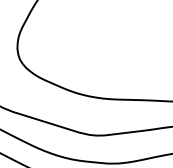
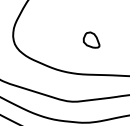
part: (121, 52) -> (91, 39), added

